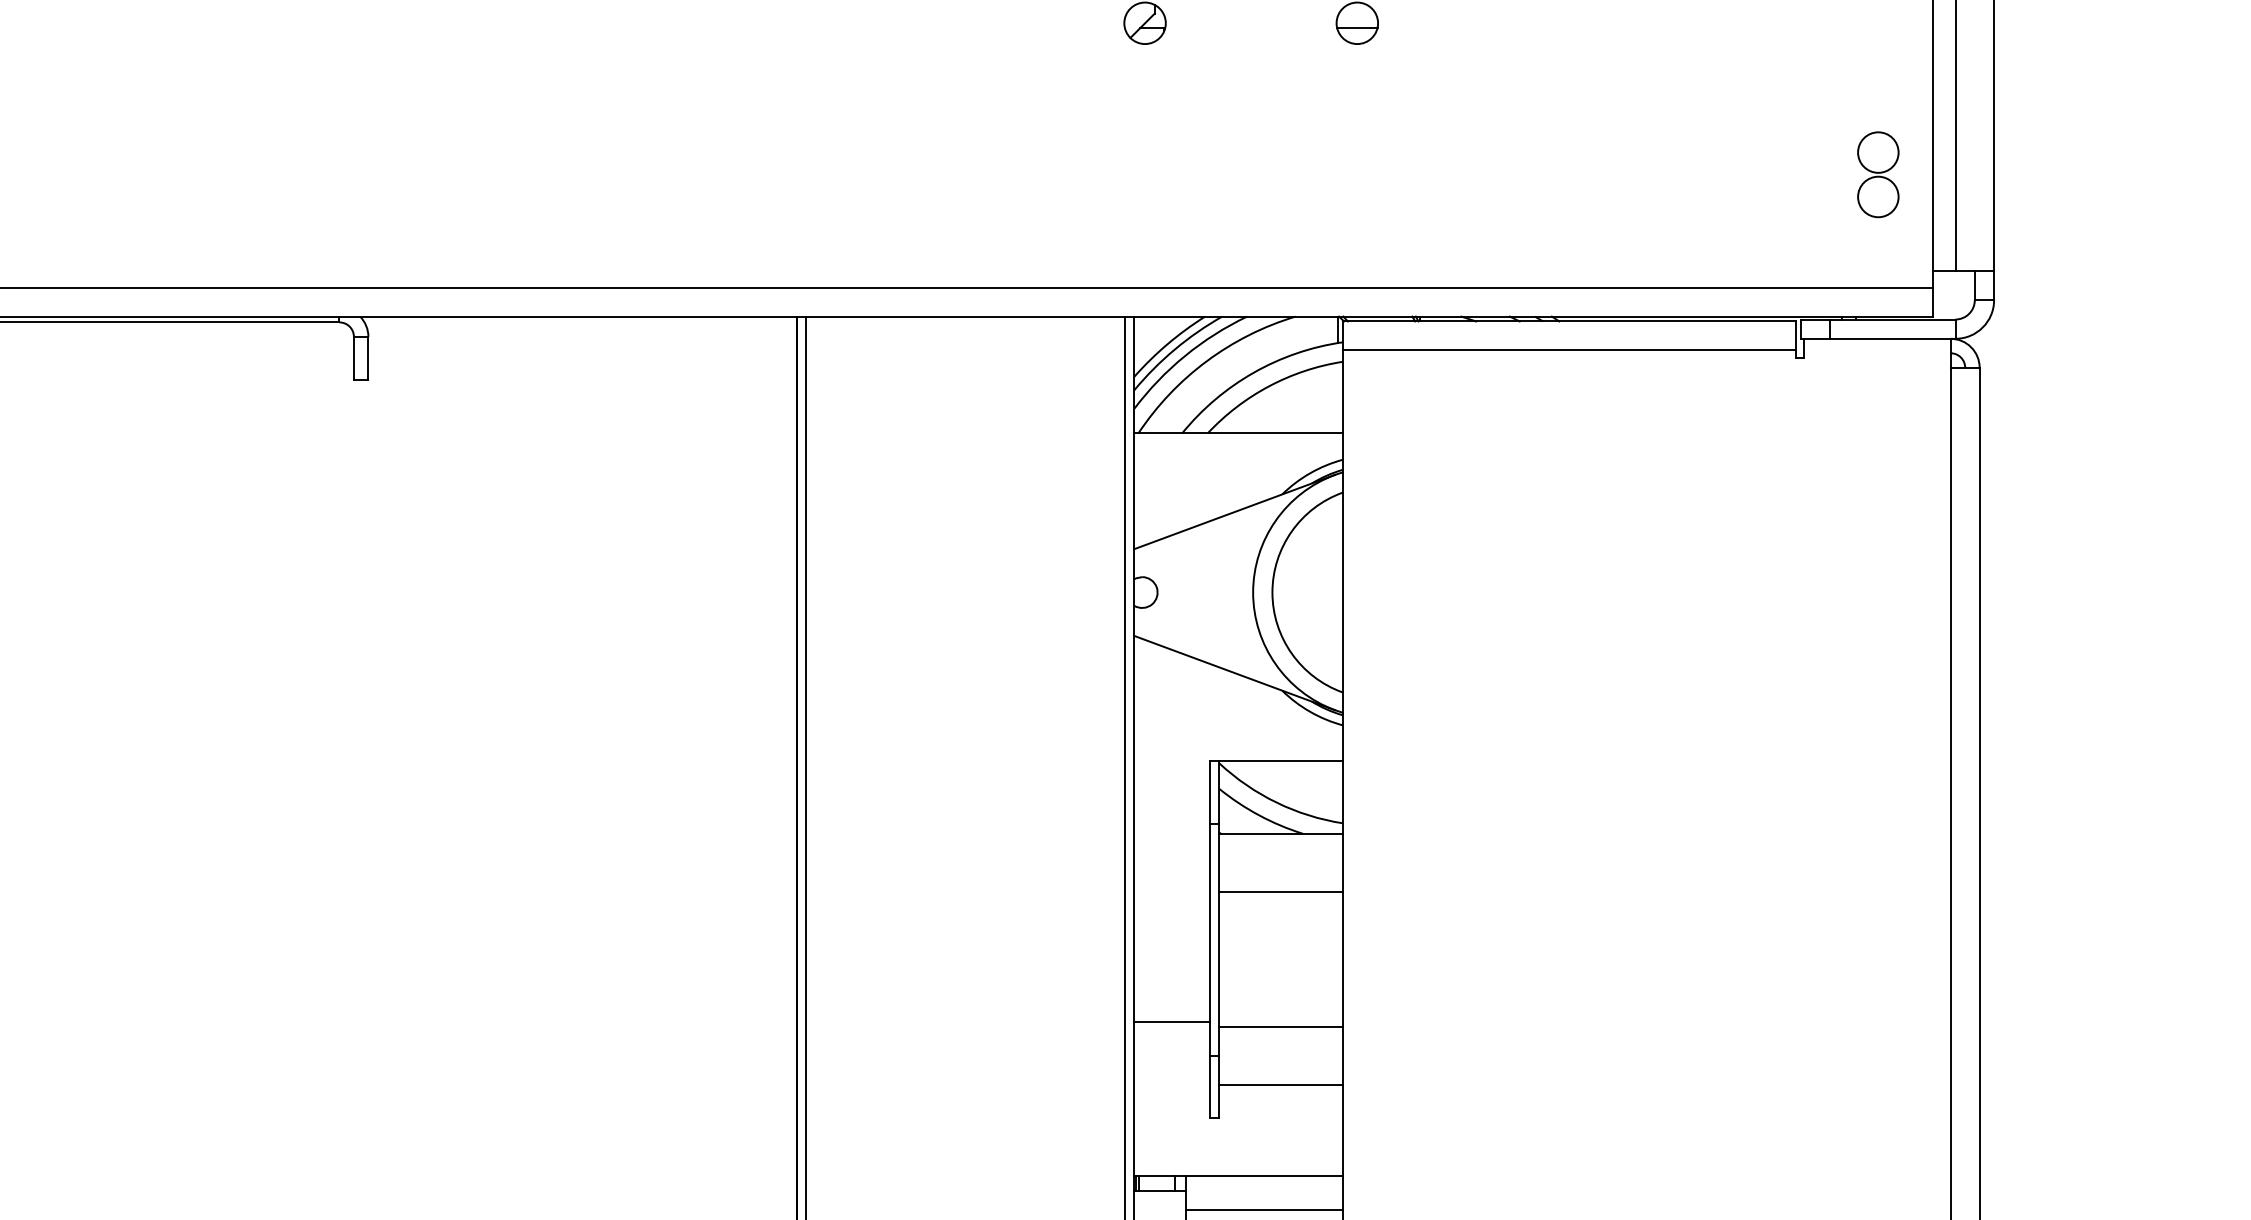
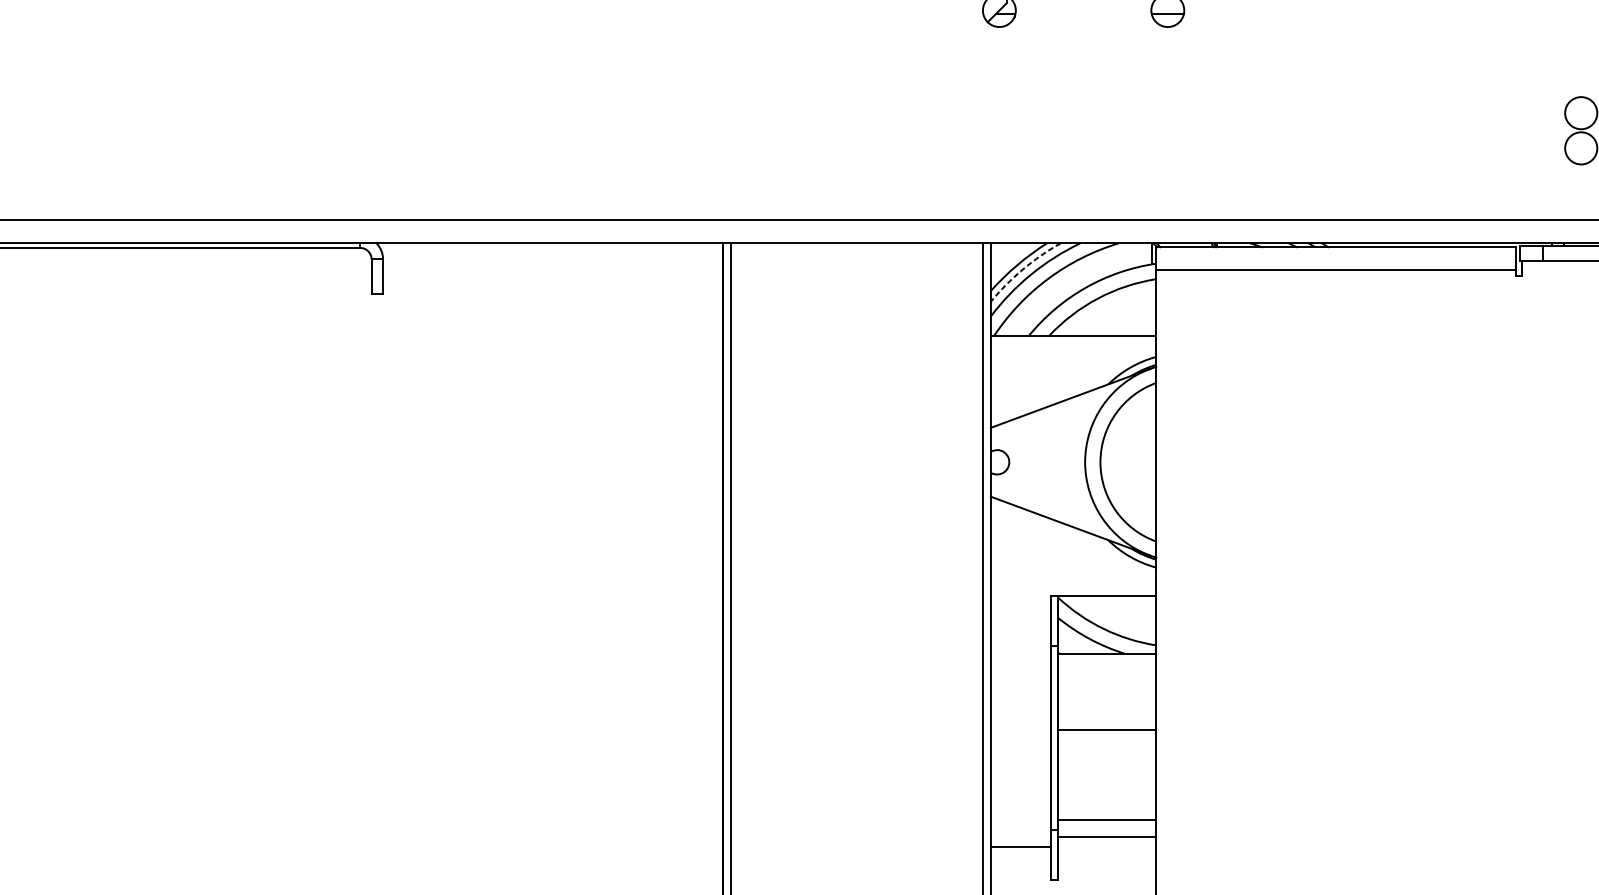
arc: (1174, 349) -> (1022, 269), solid -> dashed
line: (1280, 891) -> (1106, 729), moved
line: (1171, 1021) -> (1020, 846), moved
line: (1280, 1026) -> (1106, 836), moved
line: (1280, 1084) -> (1106, 820), moved

